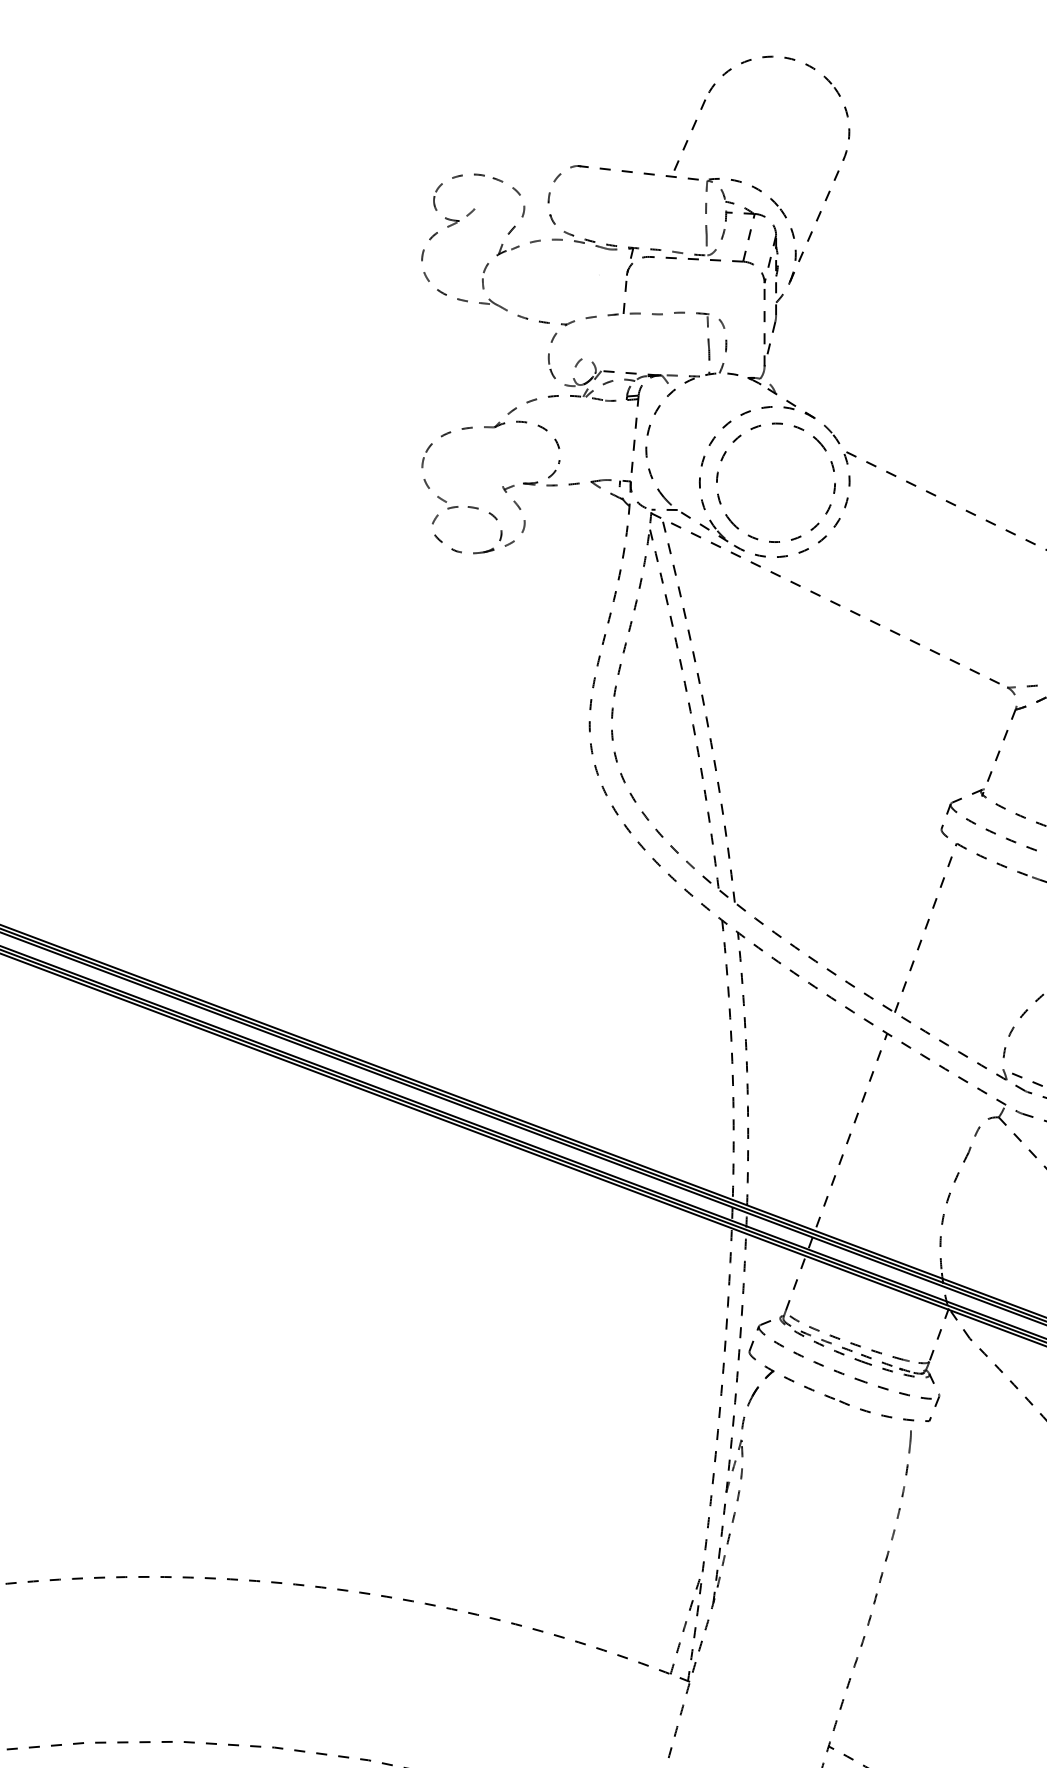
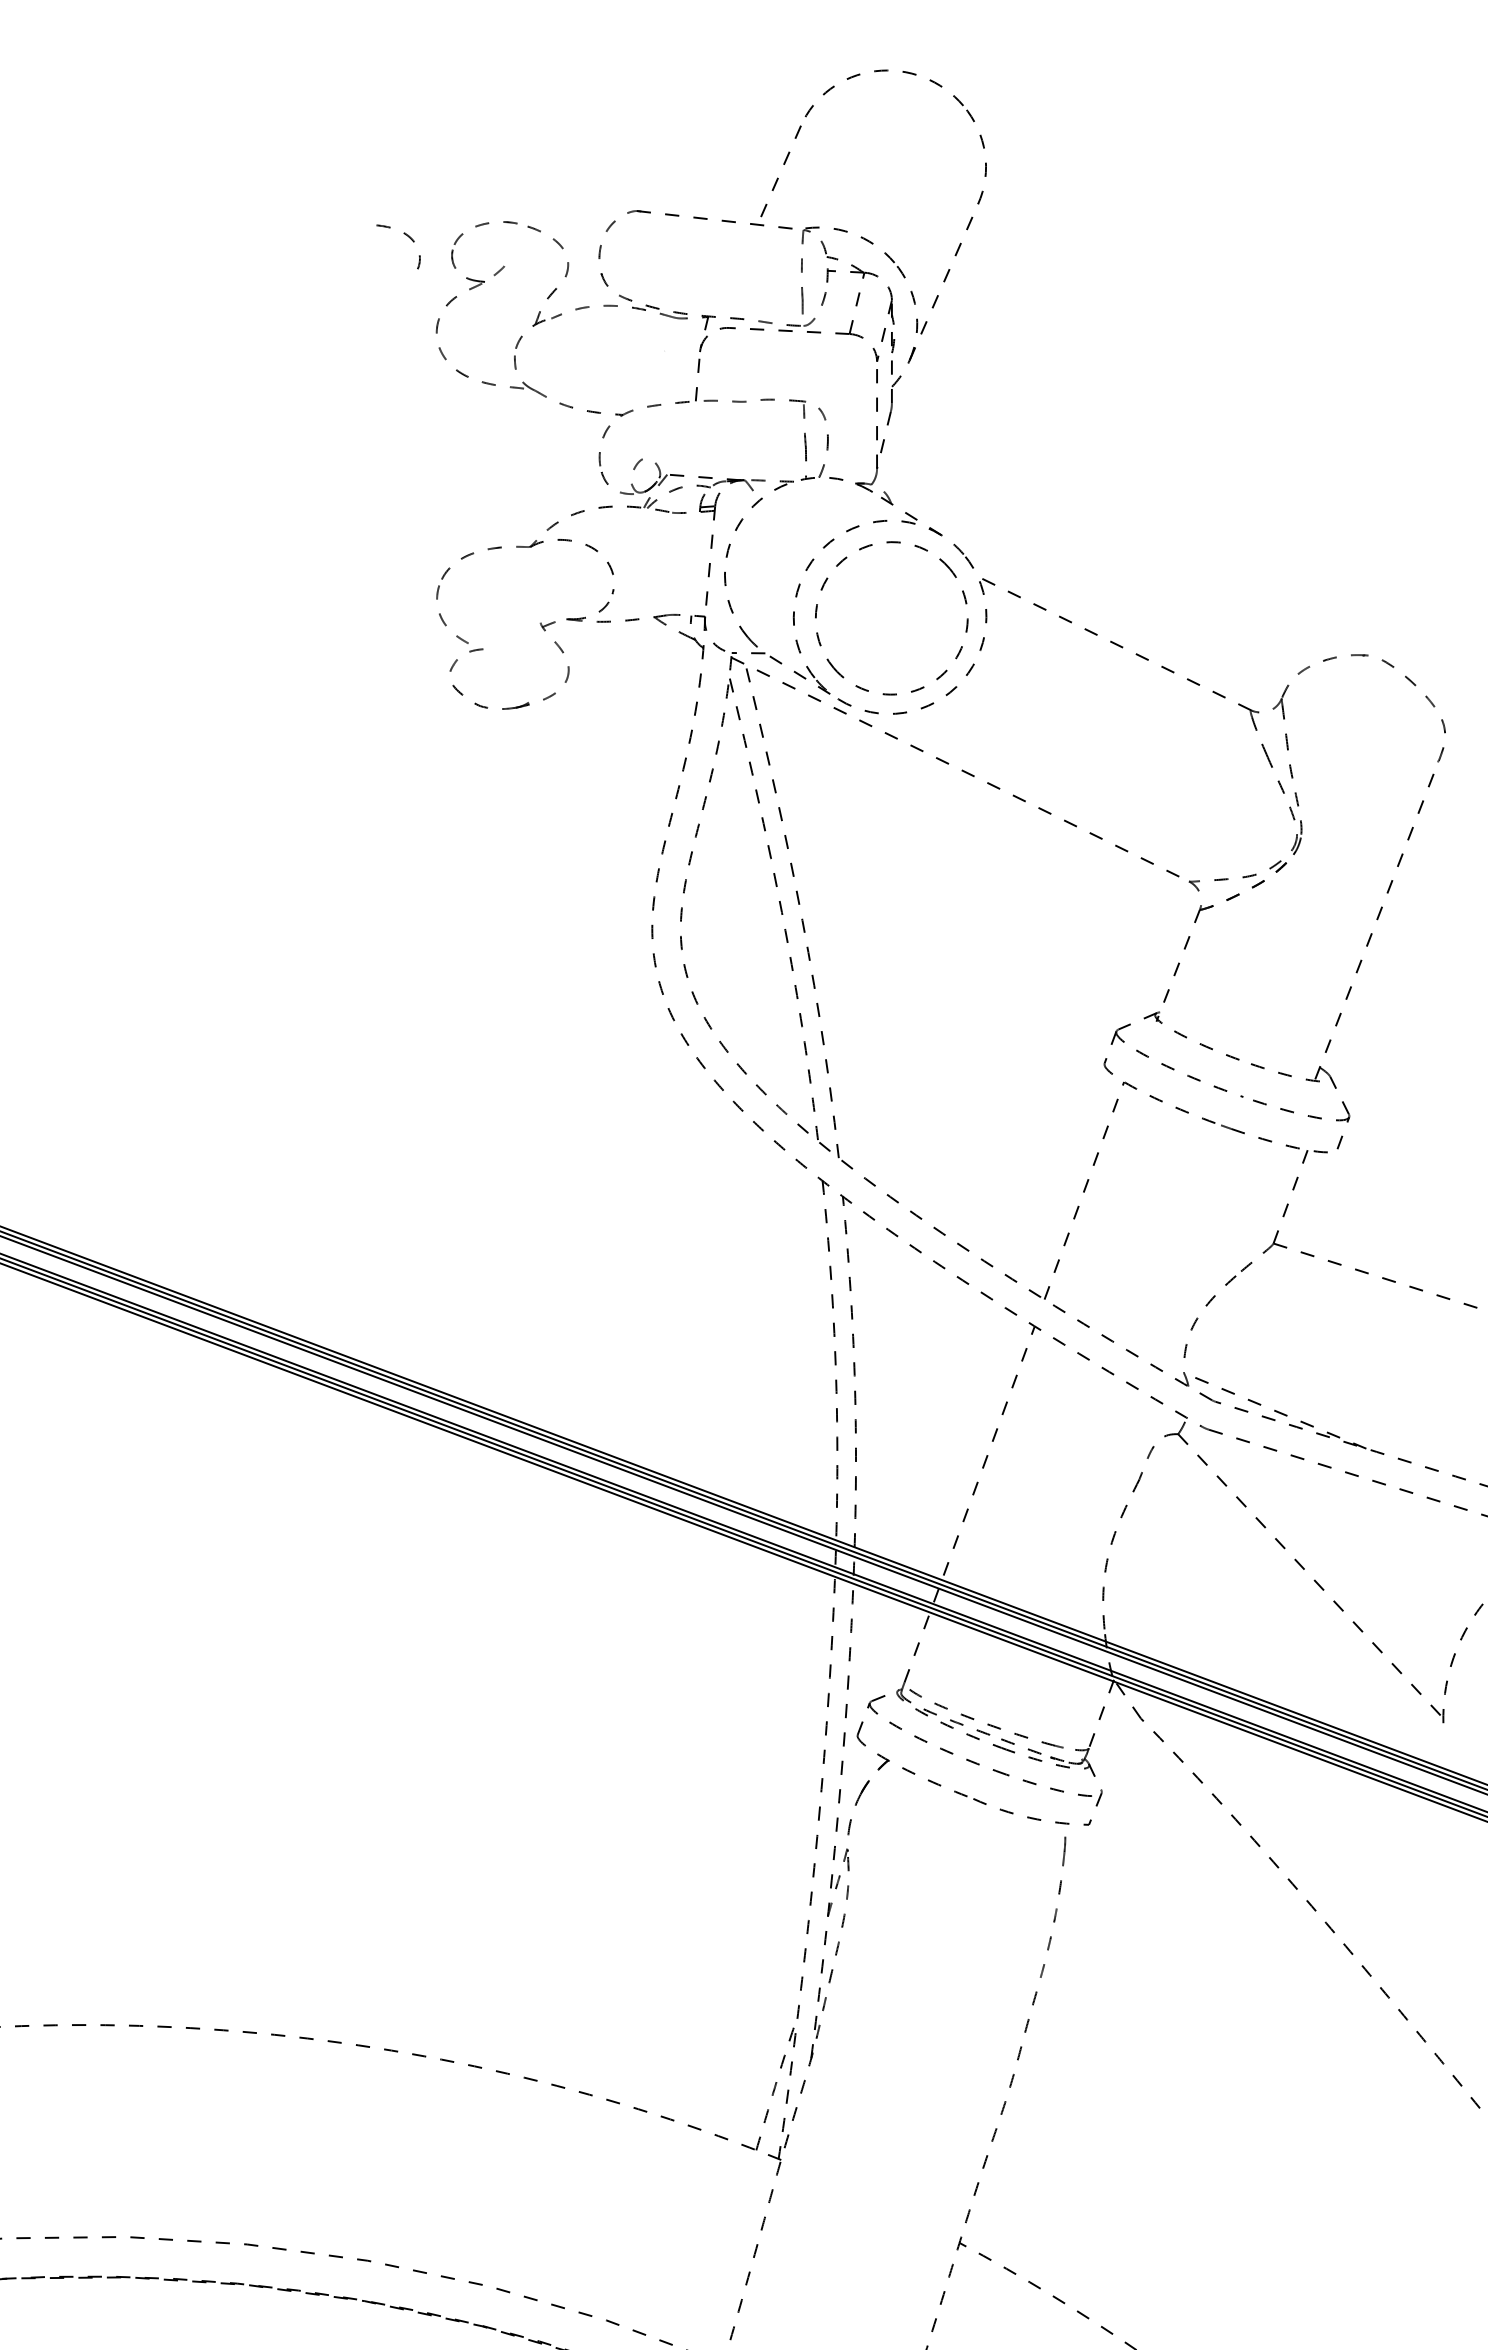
curve: (490, 514) -> (405, 235), moved

